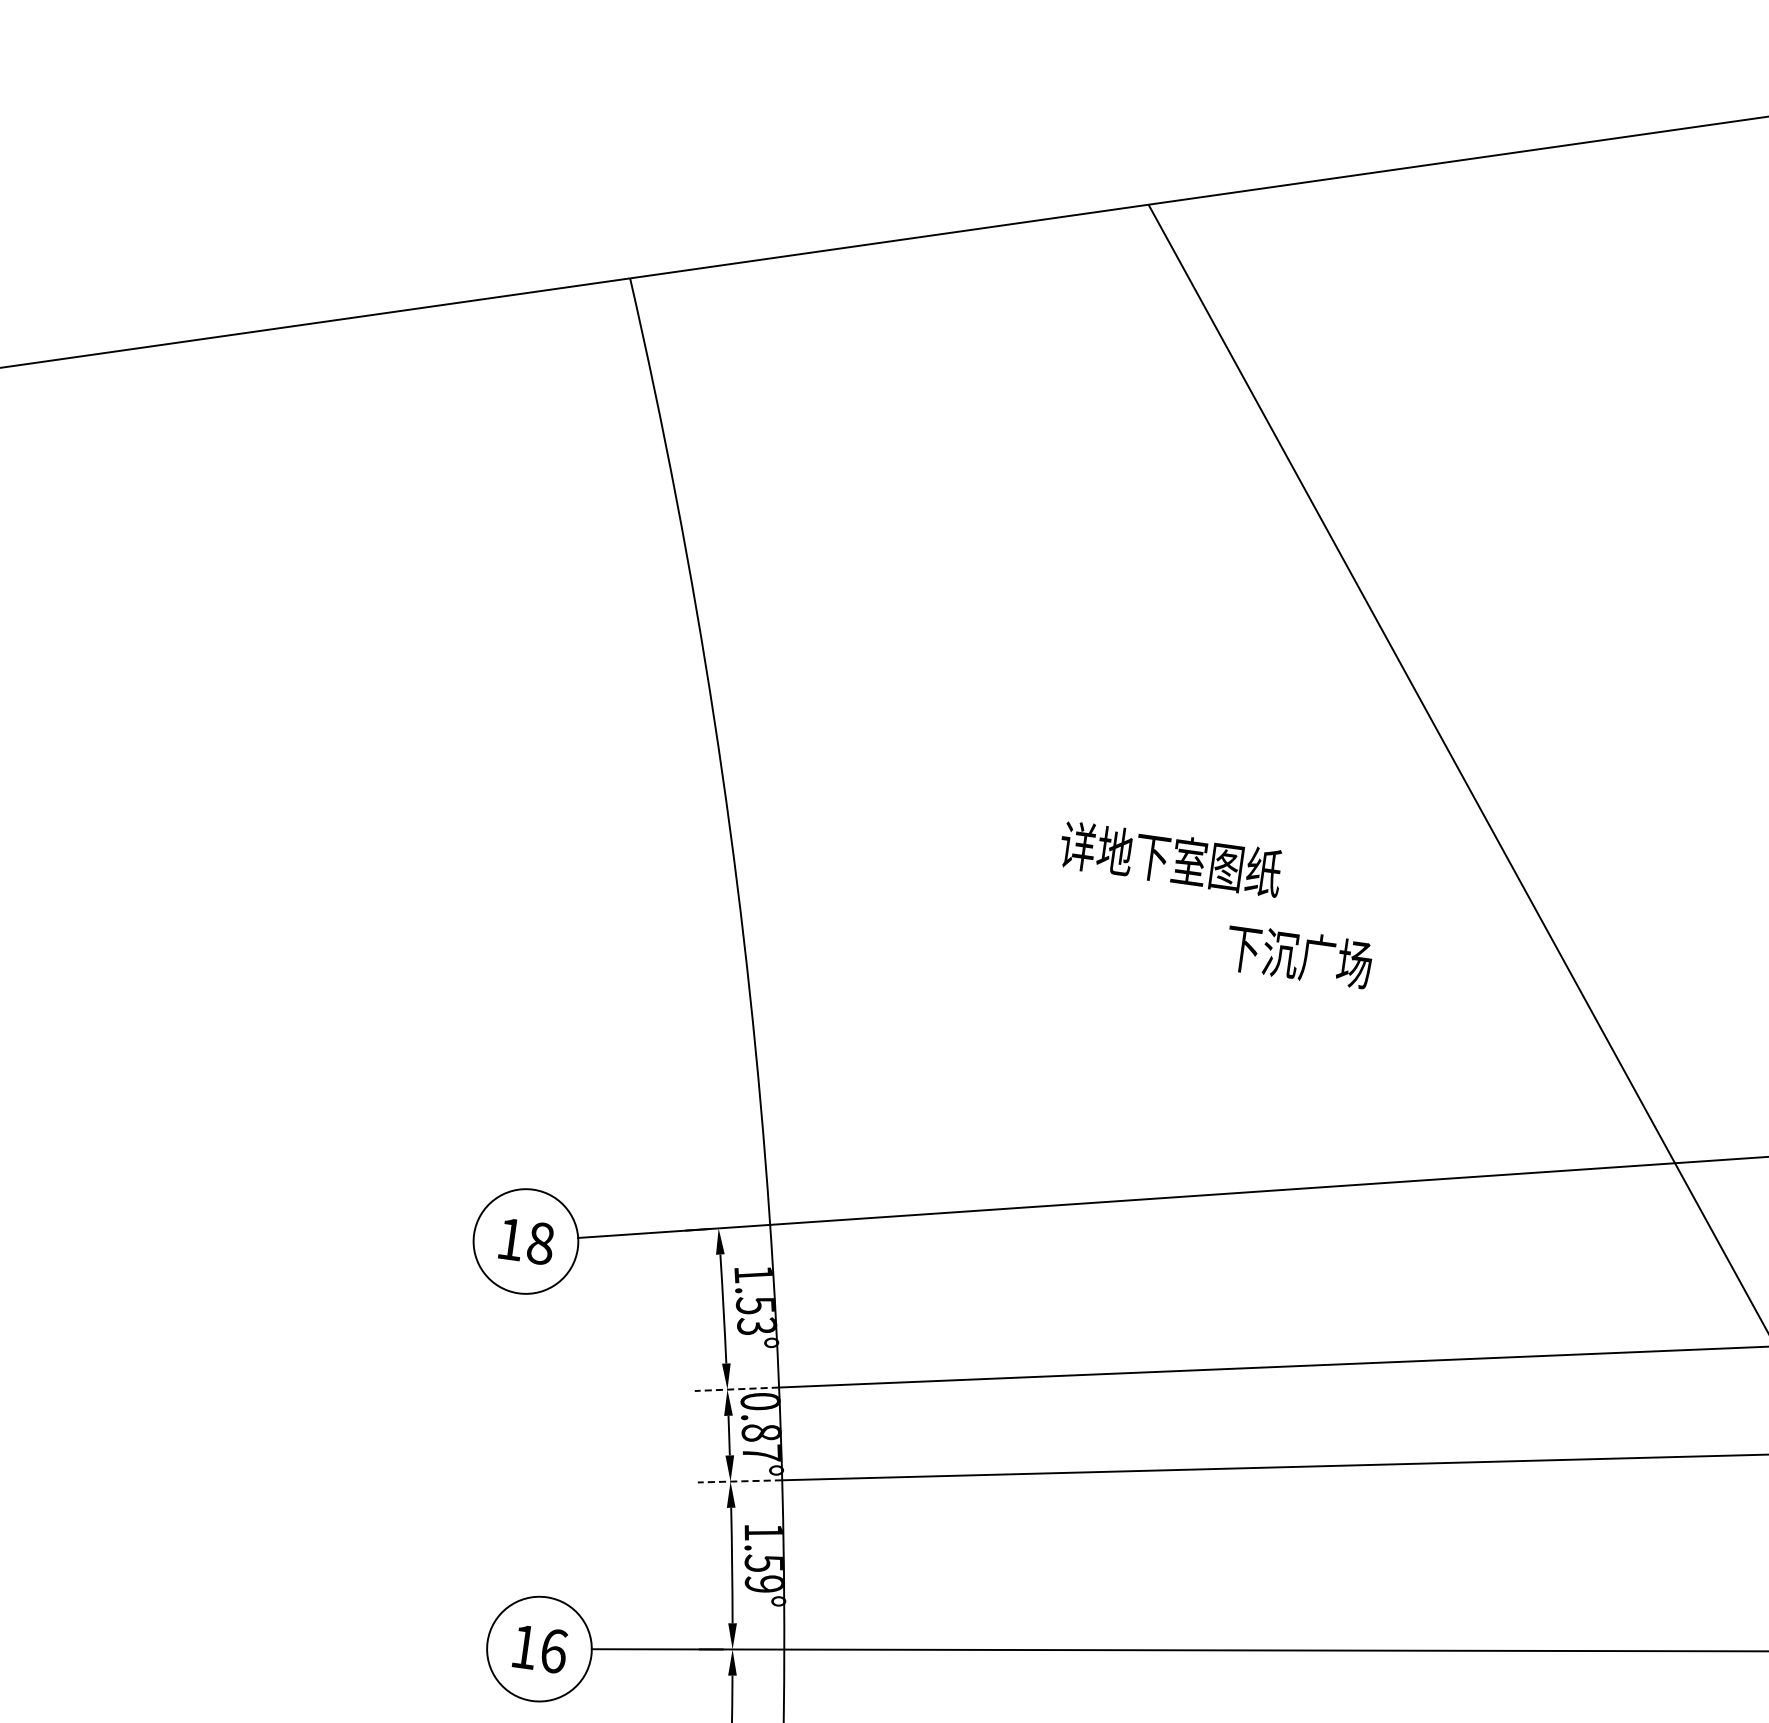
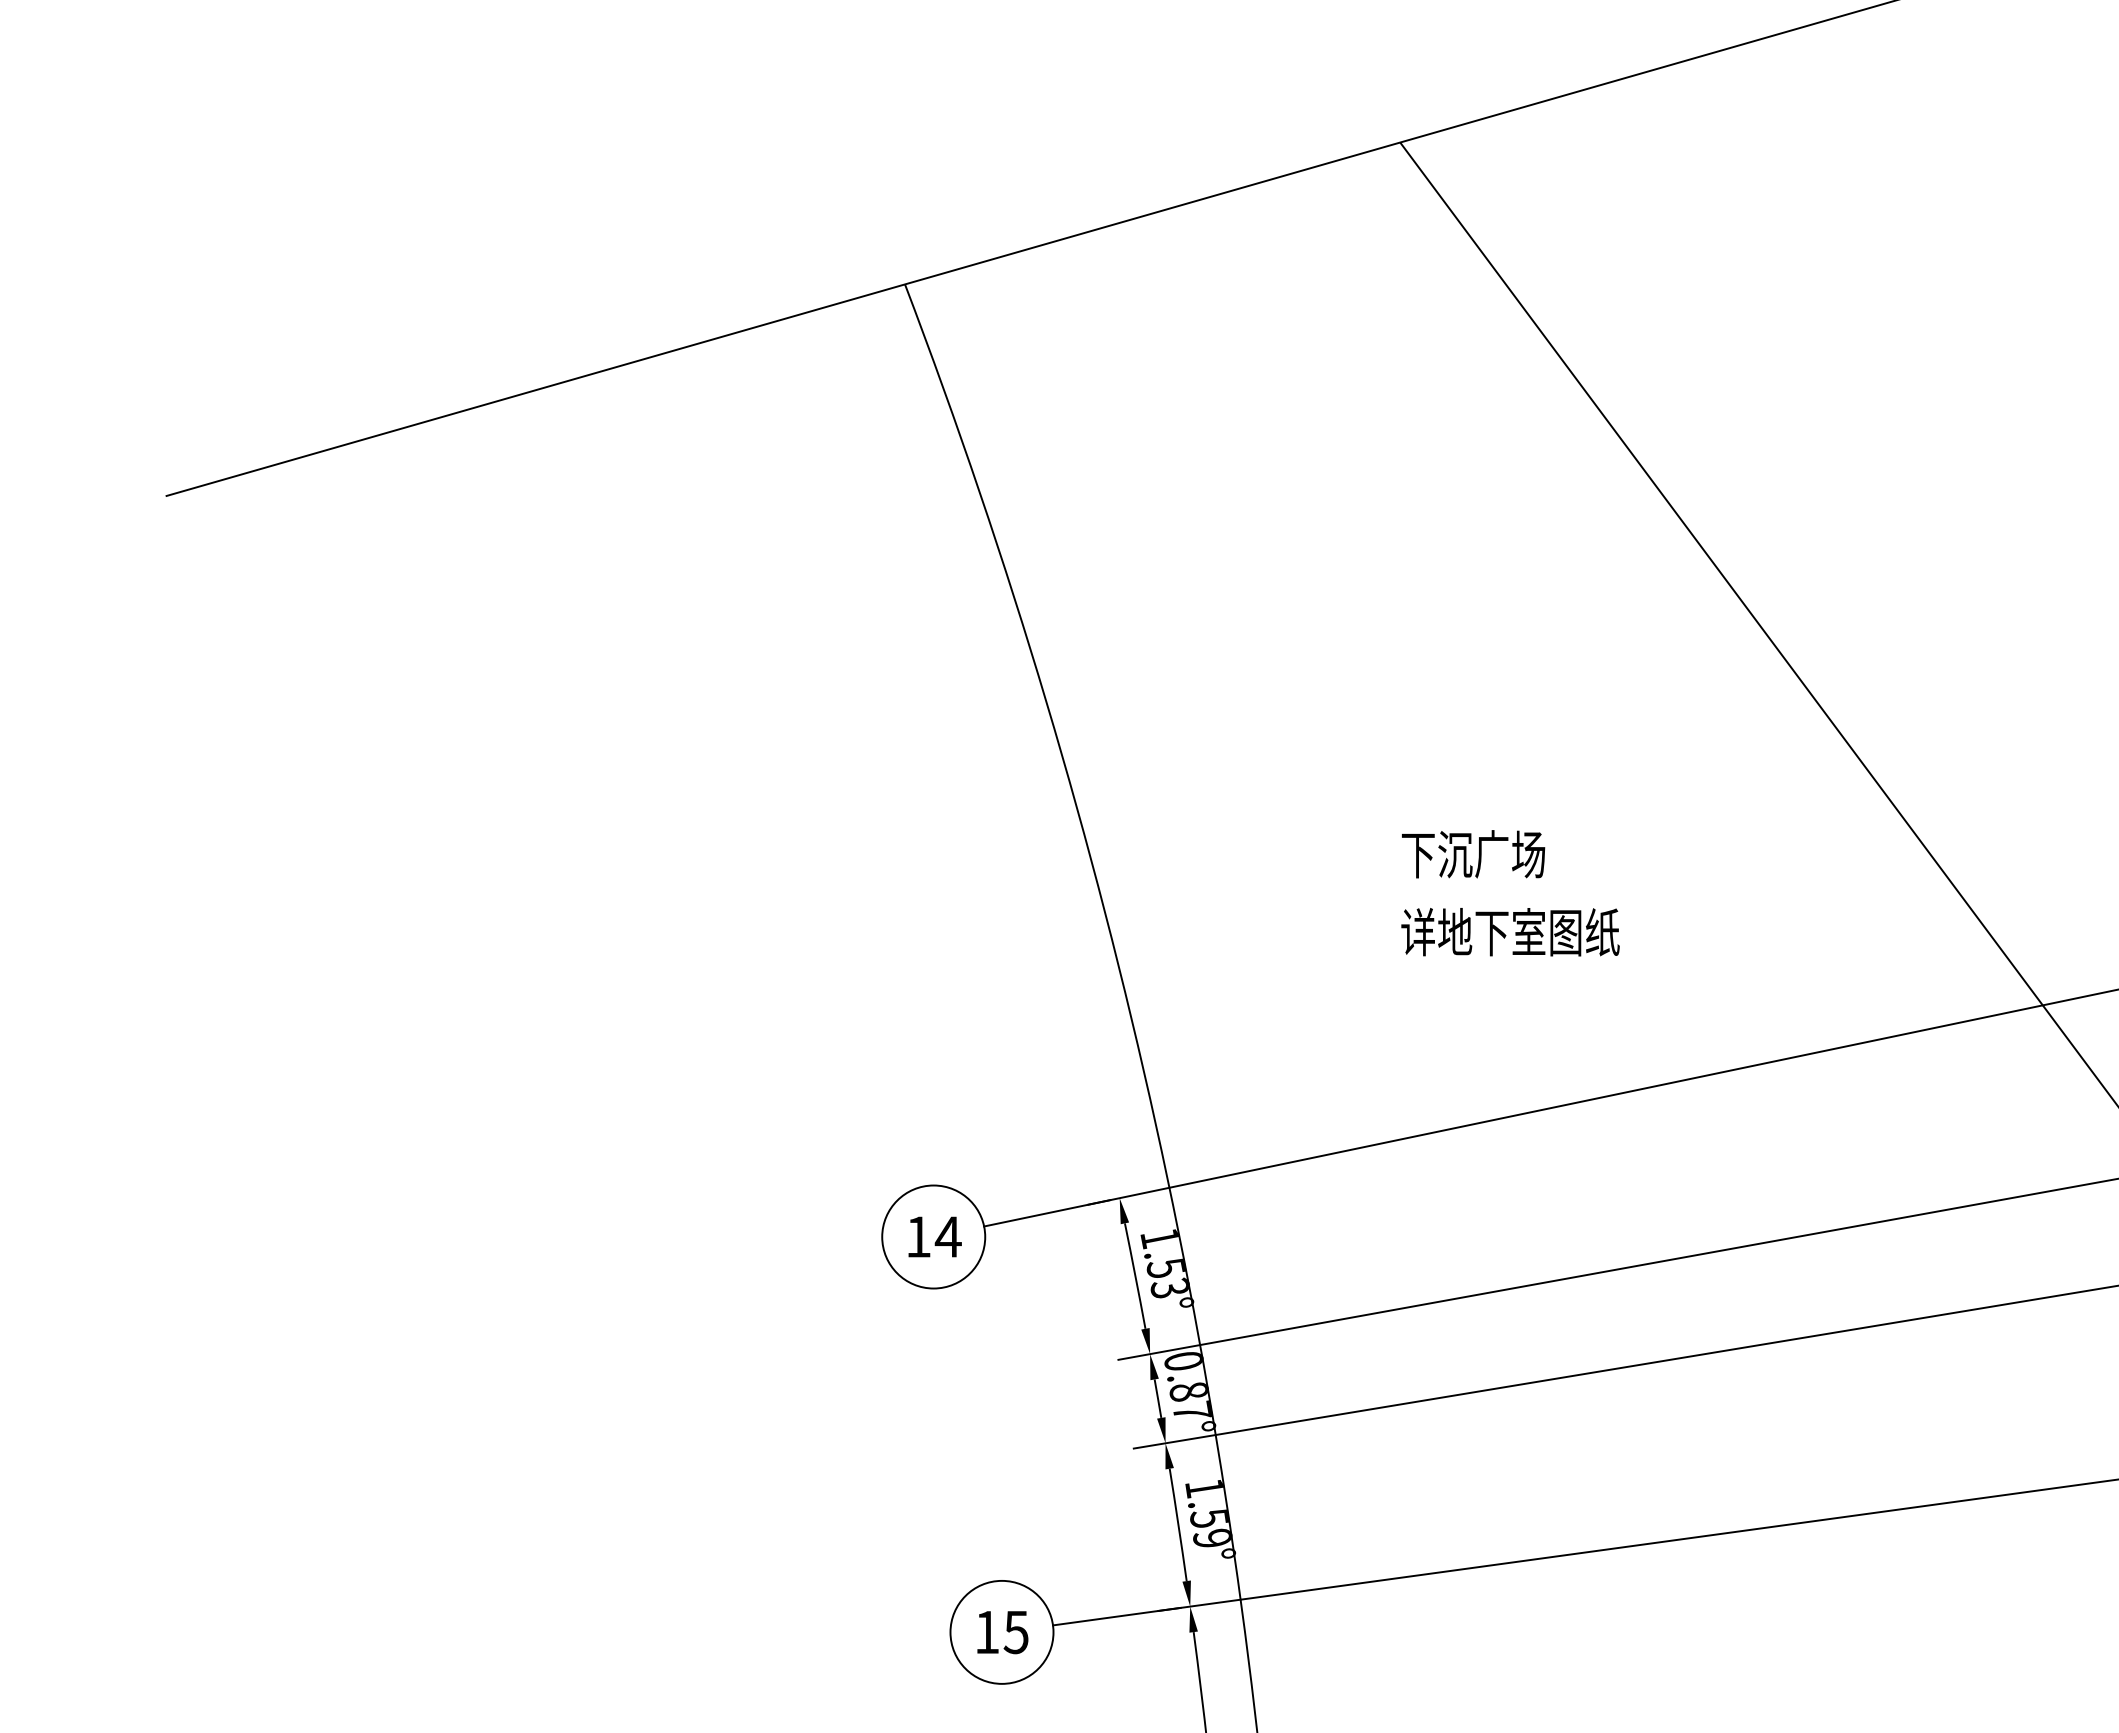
text: (1170, 859) -> (1510, 932), moved
text: (1299, 956) -> (1473, 854), moved
text: (539, 1242) -> (947, 1236), 18 -> 14
line: (736, 1389) -> (1158, 1352), dashed -> solid
line: (739, 1481) -> (1174, 1441), dashed -> solid
text: (553, 1651) -> (1015, 1632), 16 -> 15

